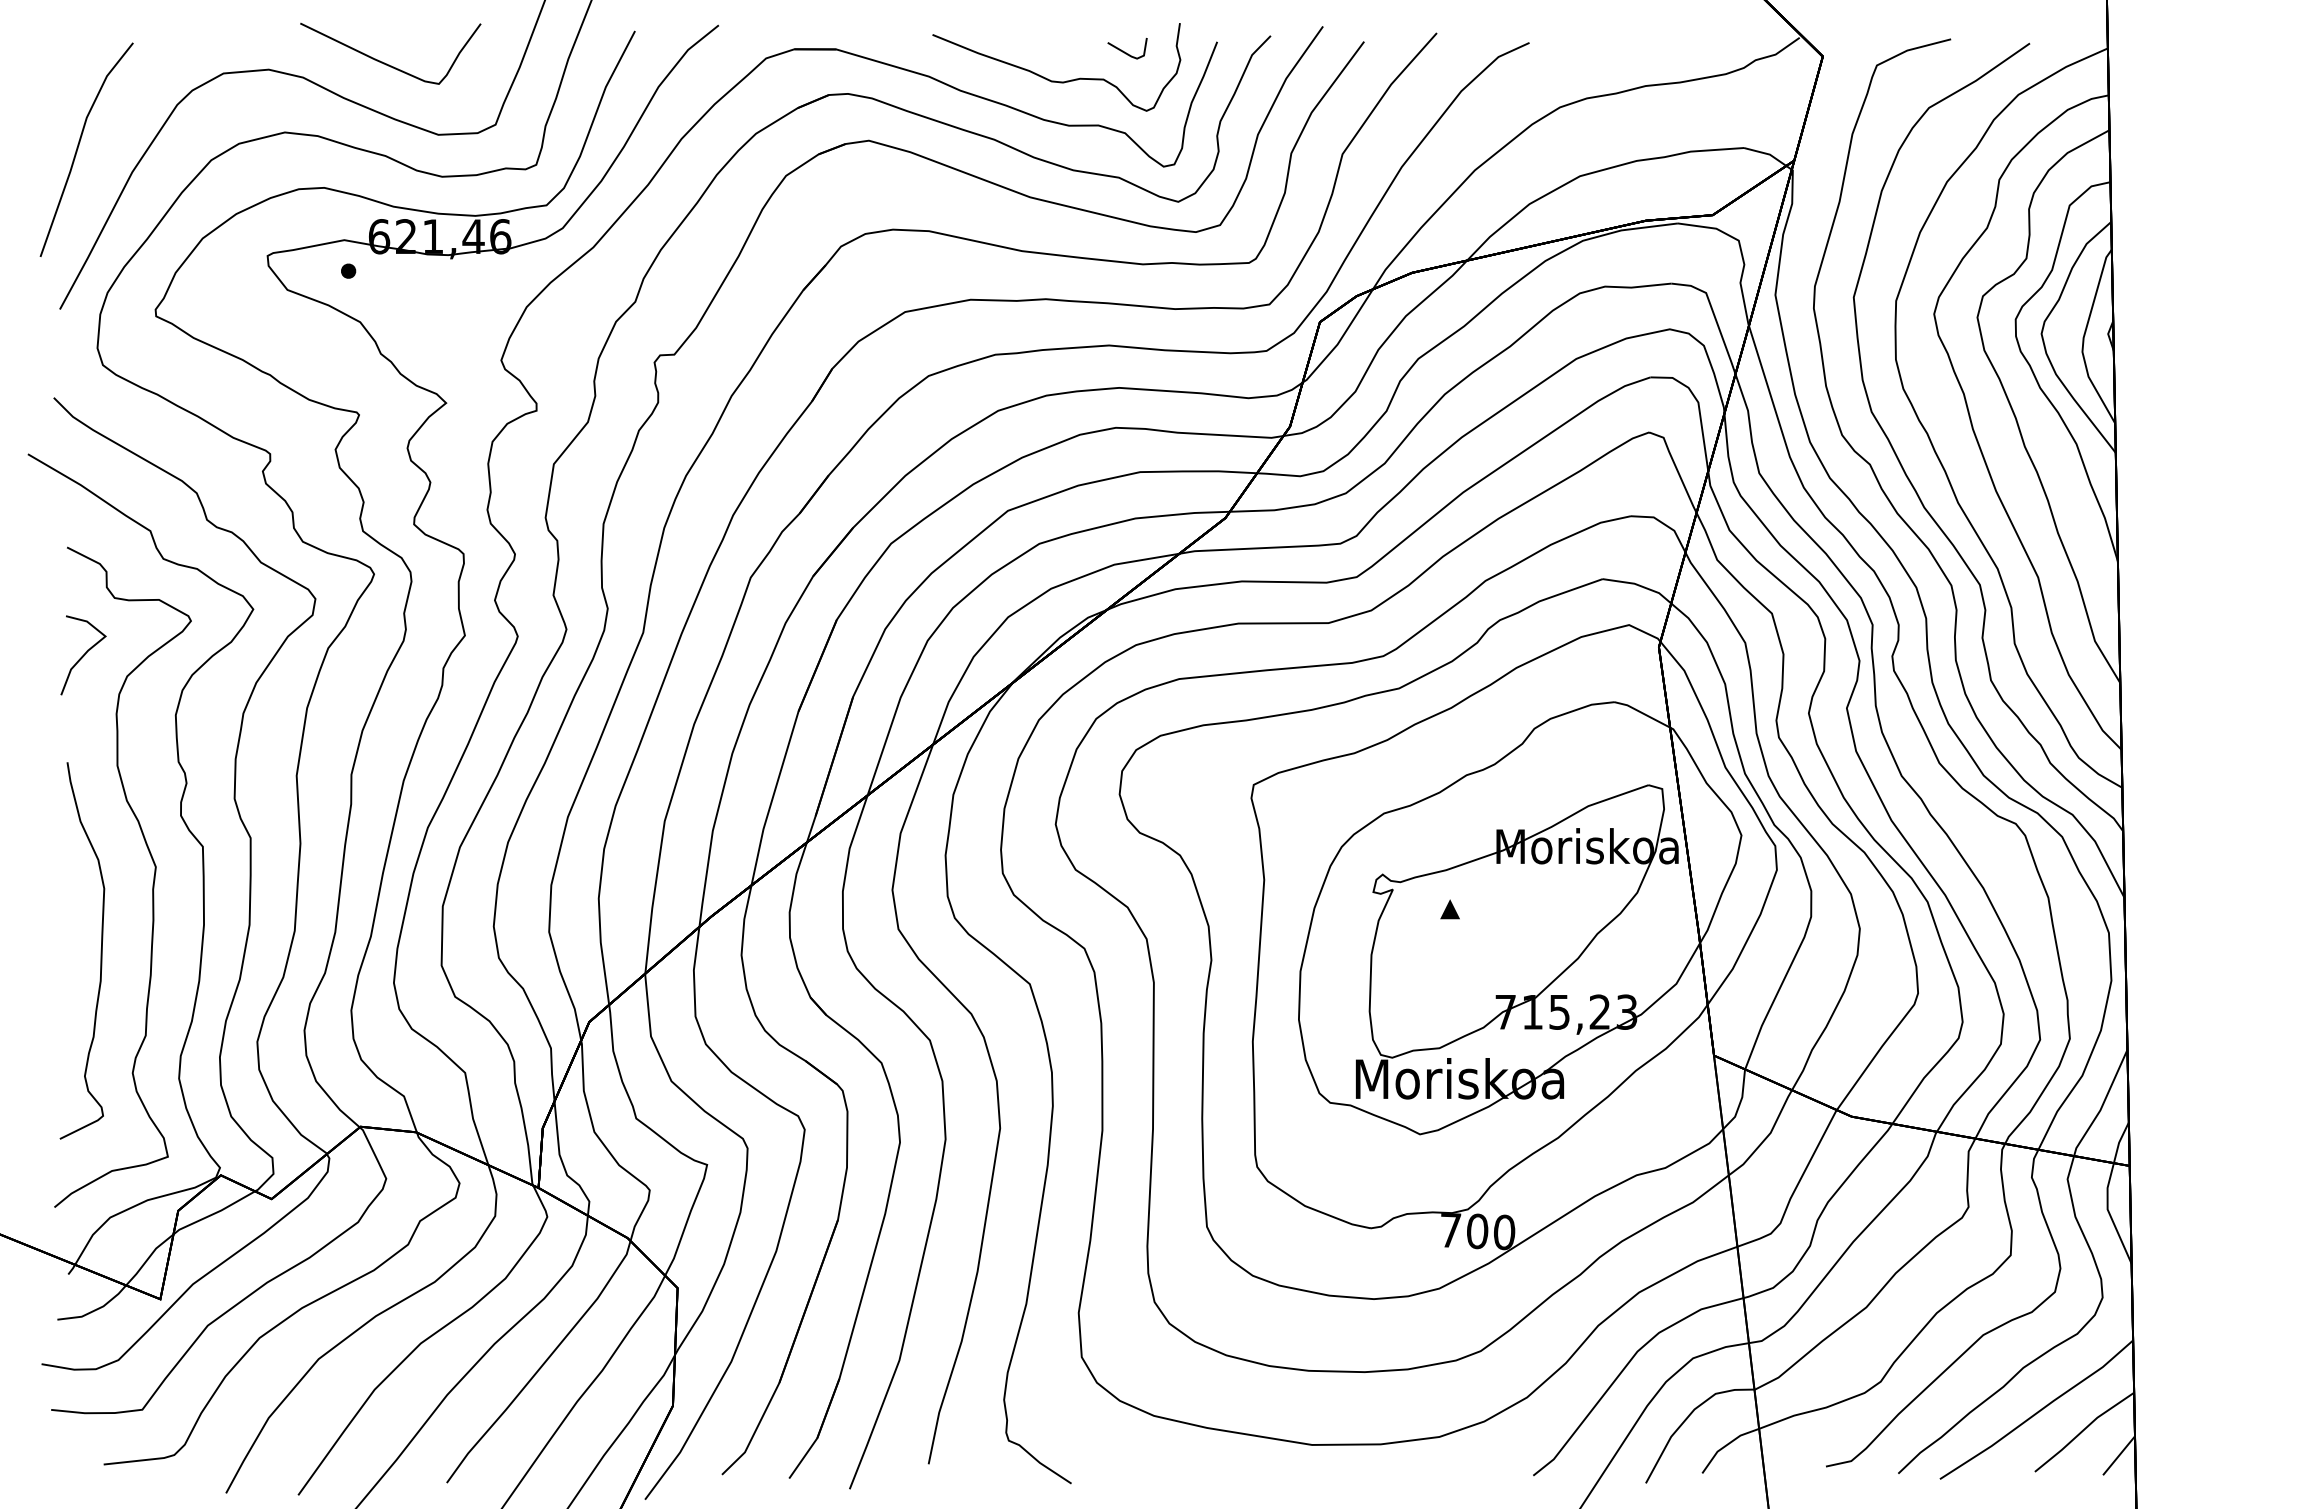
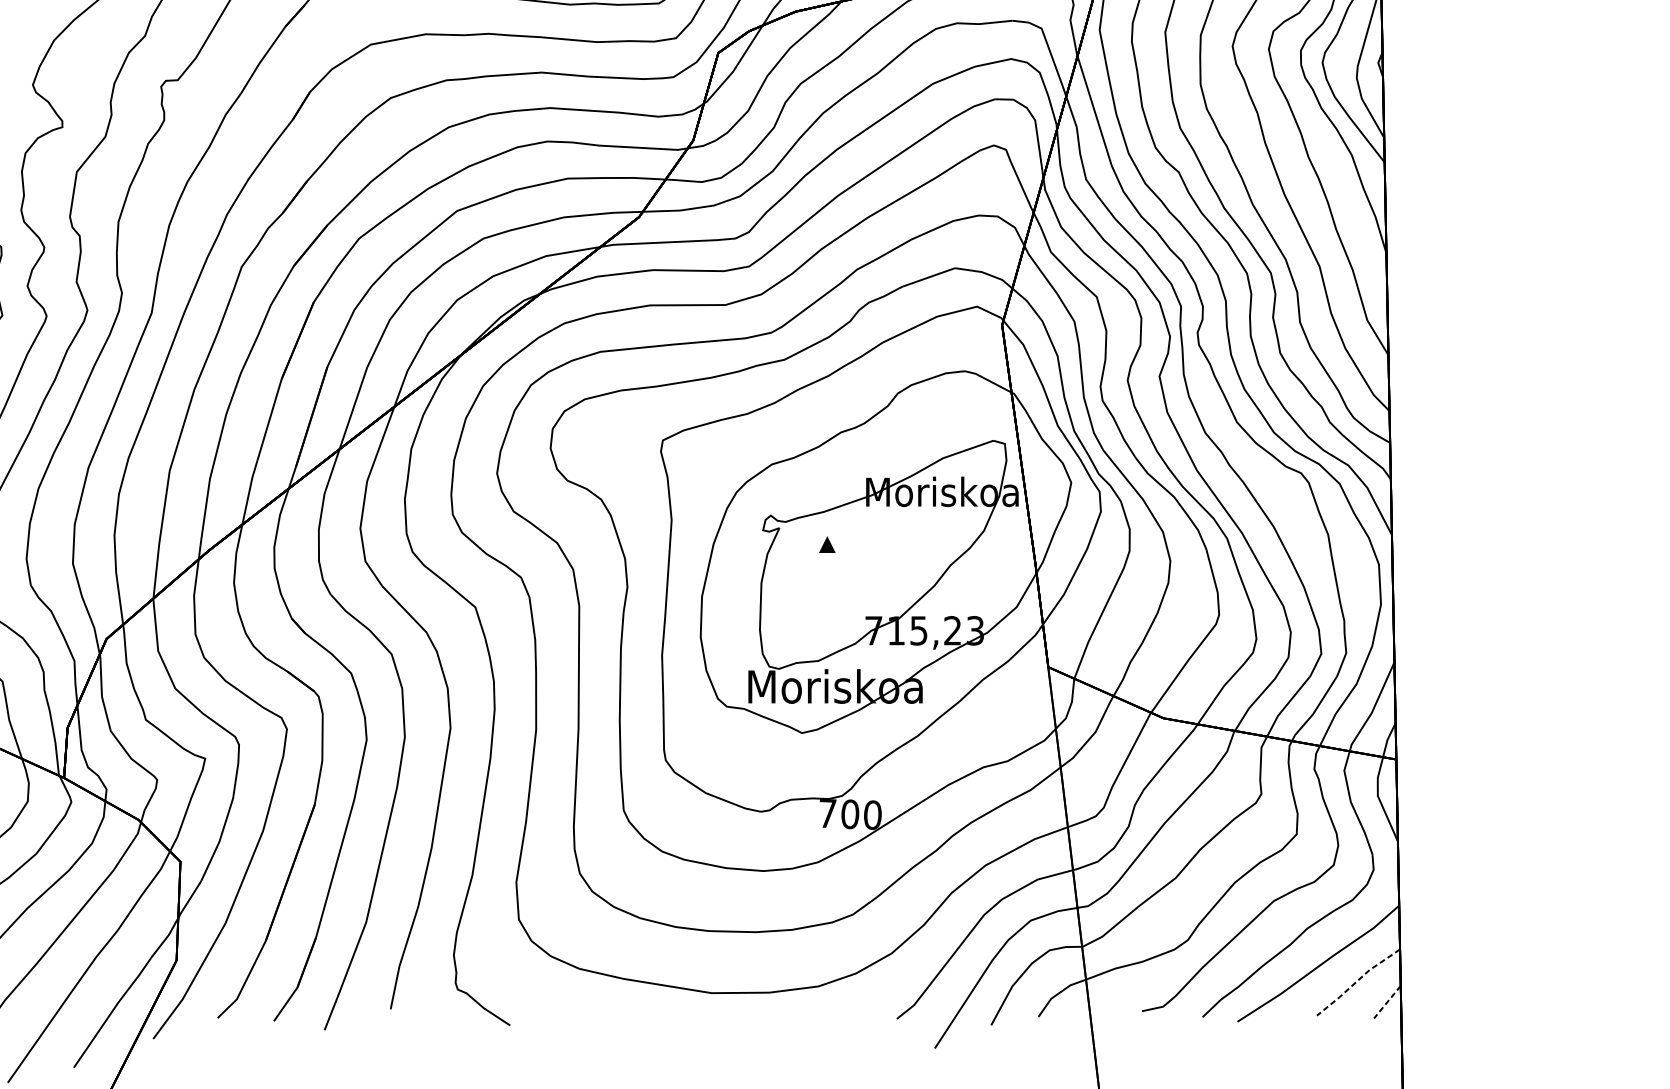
line: (2082, 1430) -> (1356, 981), solid -> dashed
line: (2118, 1456) -> (1386, 1002), solid -> dashed

